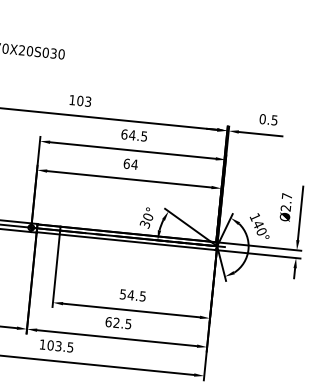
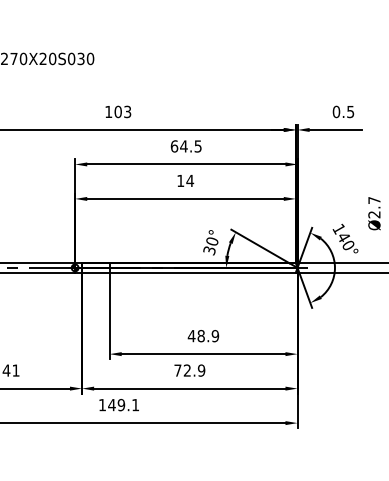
text: (126, 163) -> (180, 180), 64 -> 14
text: (132, 295) -> (203, 336), 54.5 -> 48.9
text: (118, 323) -> (189, 370), 62.5 -> 72.9
text: (60, 346) -> (123, 405), 103.5 -> 149.1

